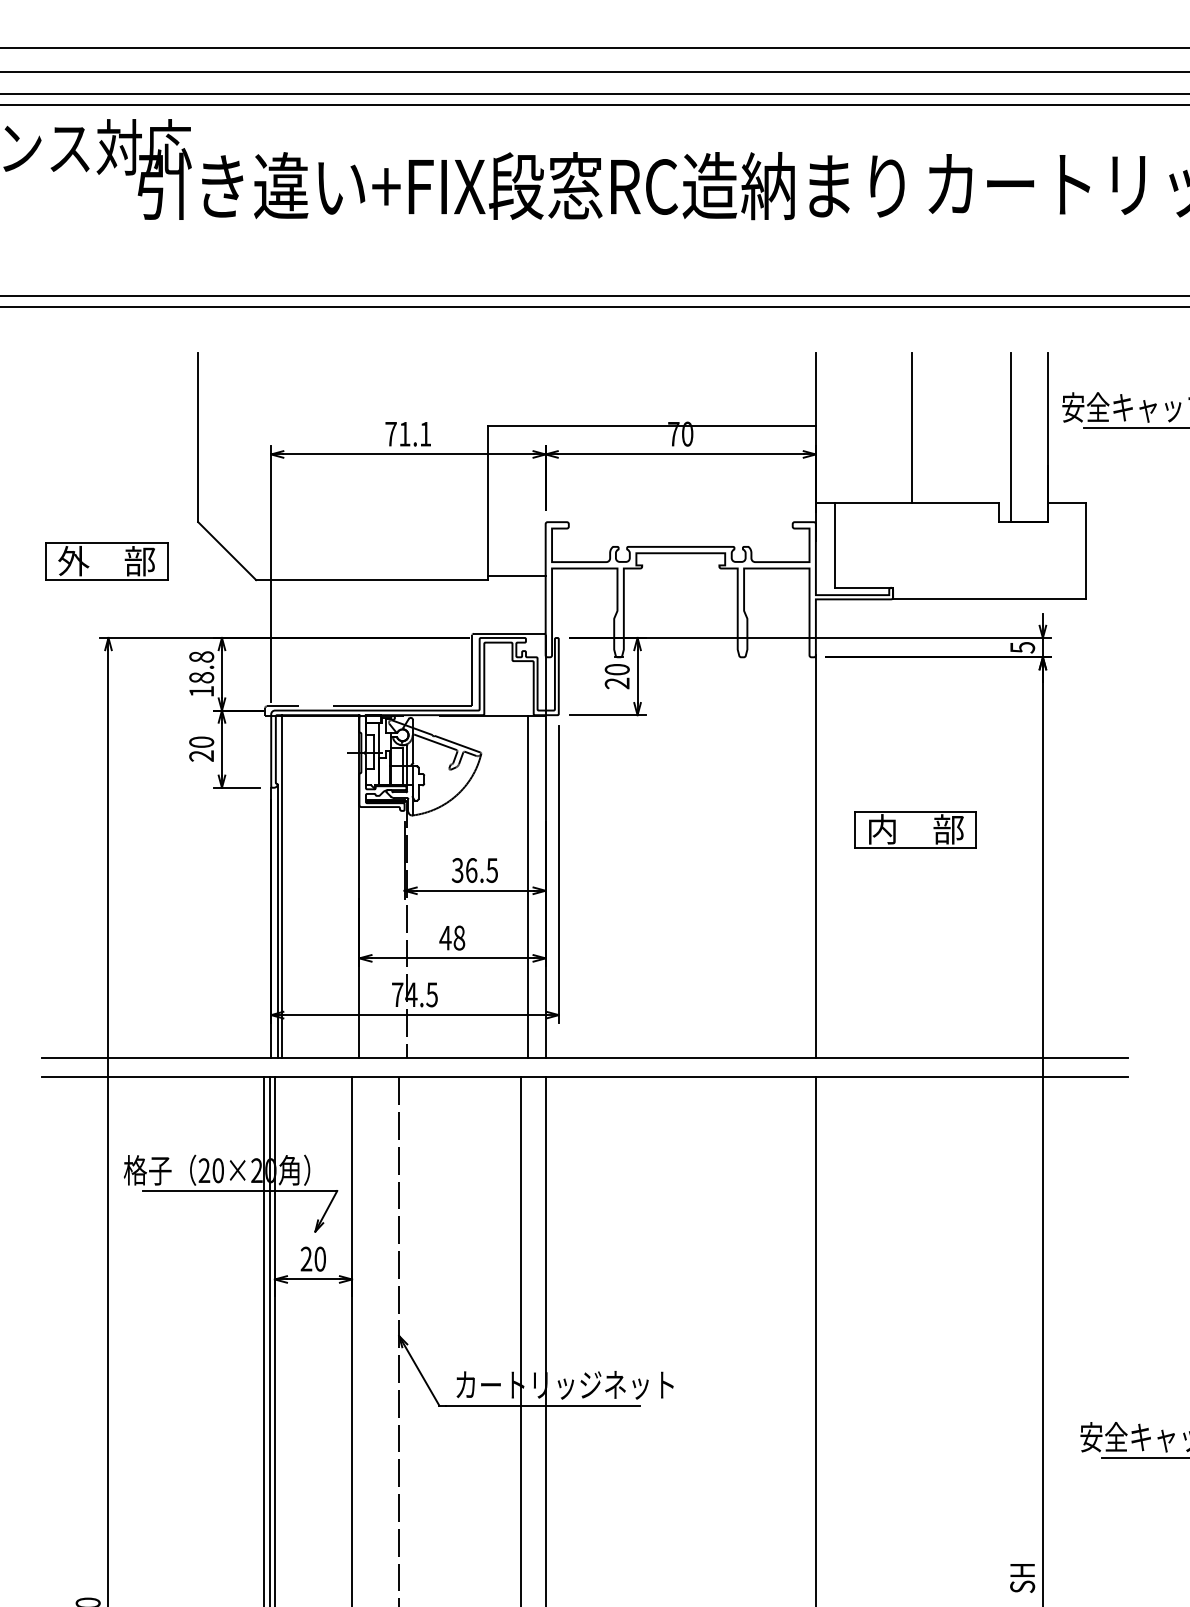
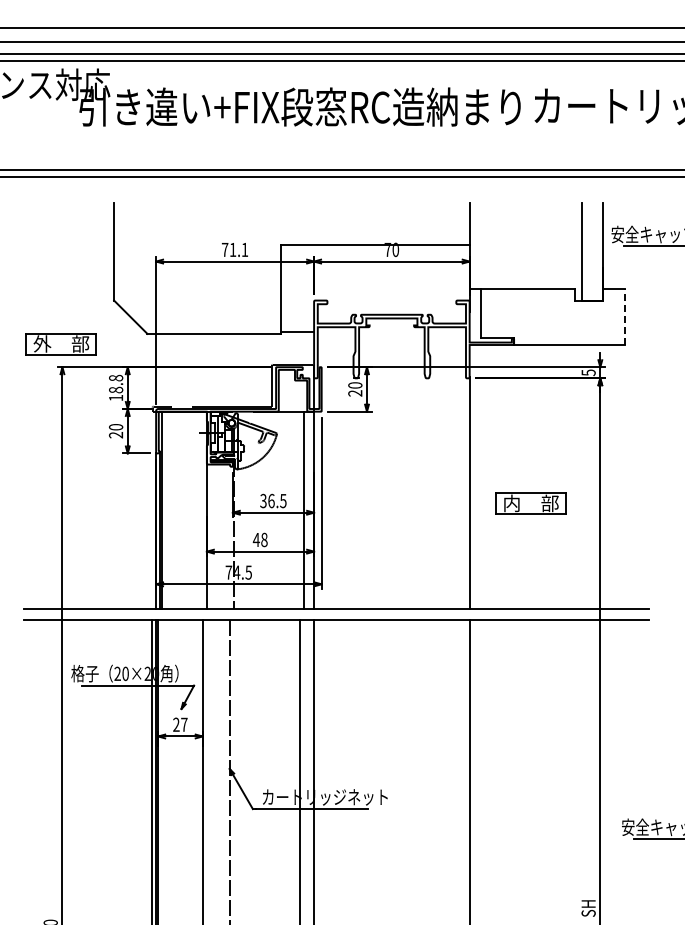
line: (912, 428) -> (525, 246), removed
line: (1086, 551) -> (625, 317), solid -> dashed
part: (105, 562) -> (60, 344), moved
part: (914, 829) -> (530, 503), moved
text: (320, 1258) -> (184, 724), 20 -> 27

